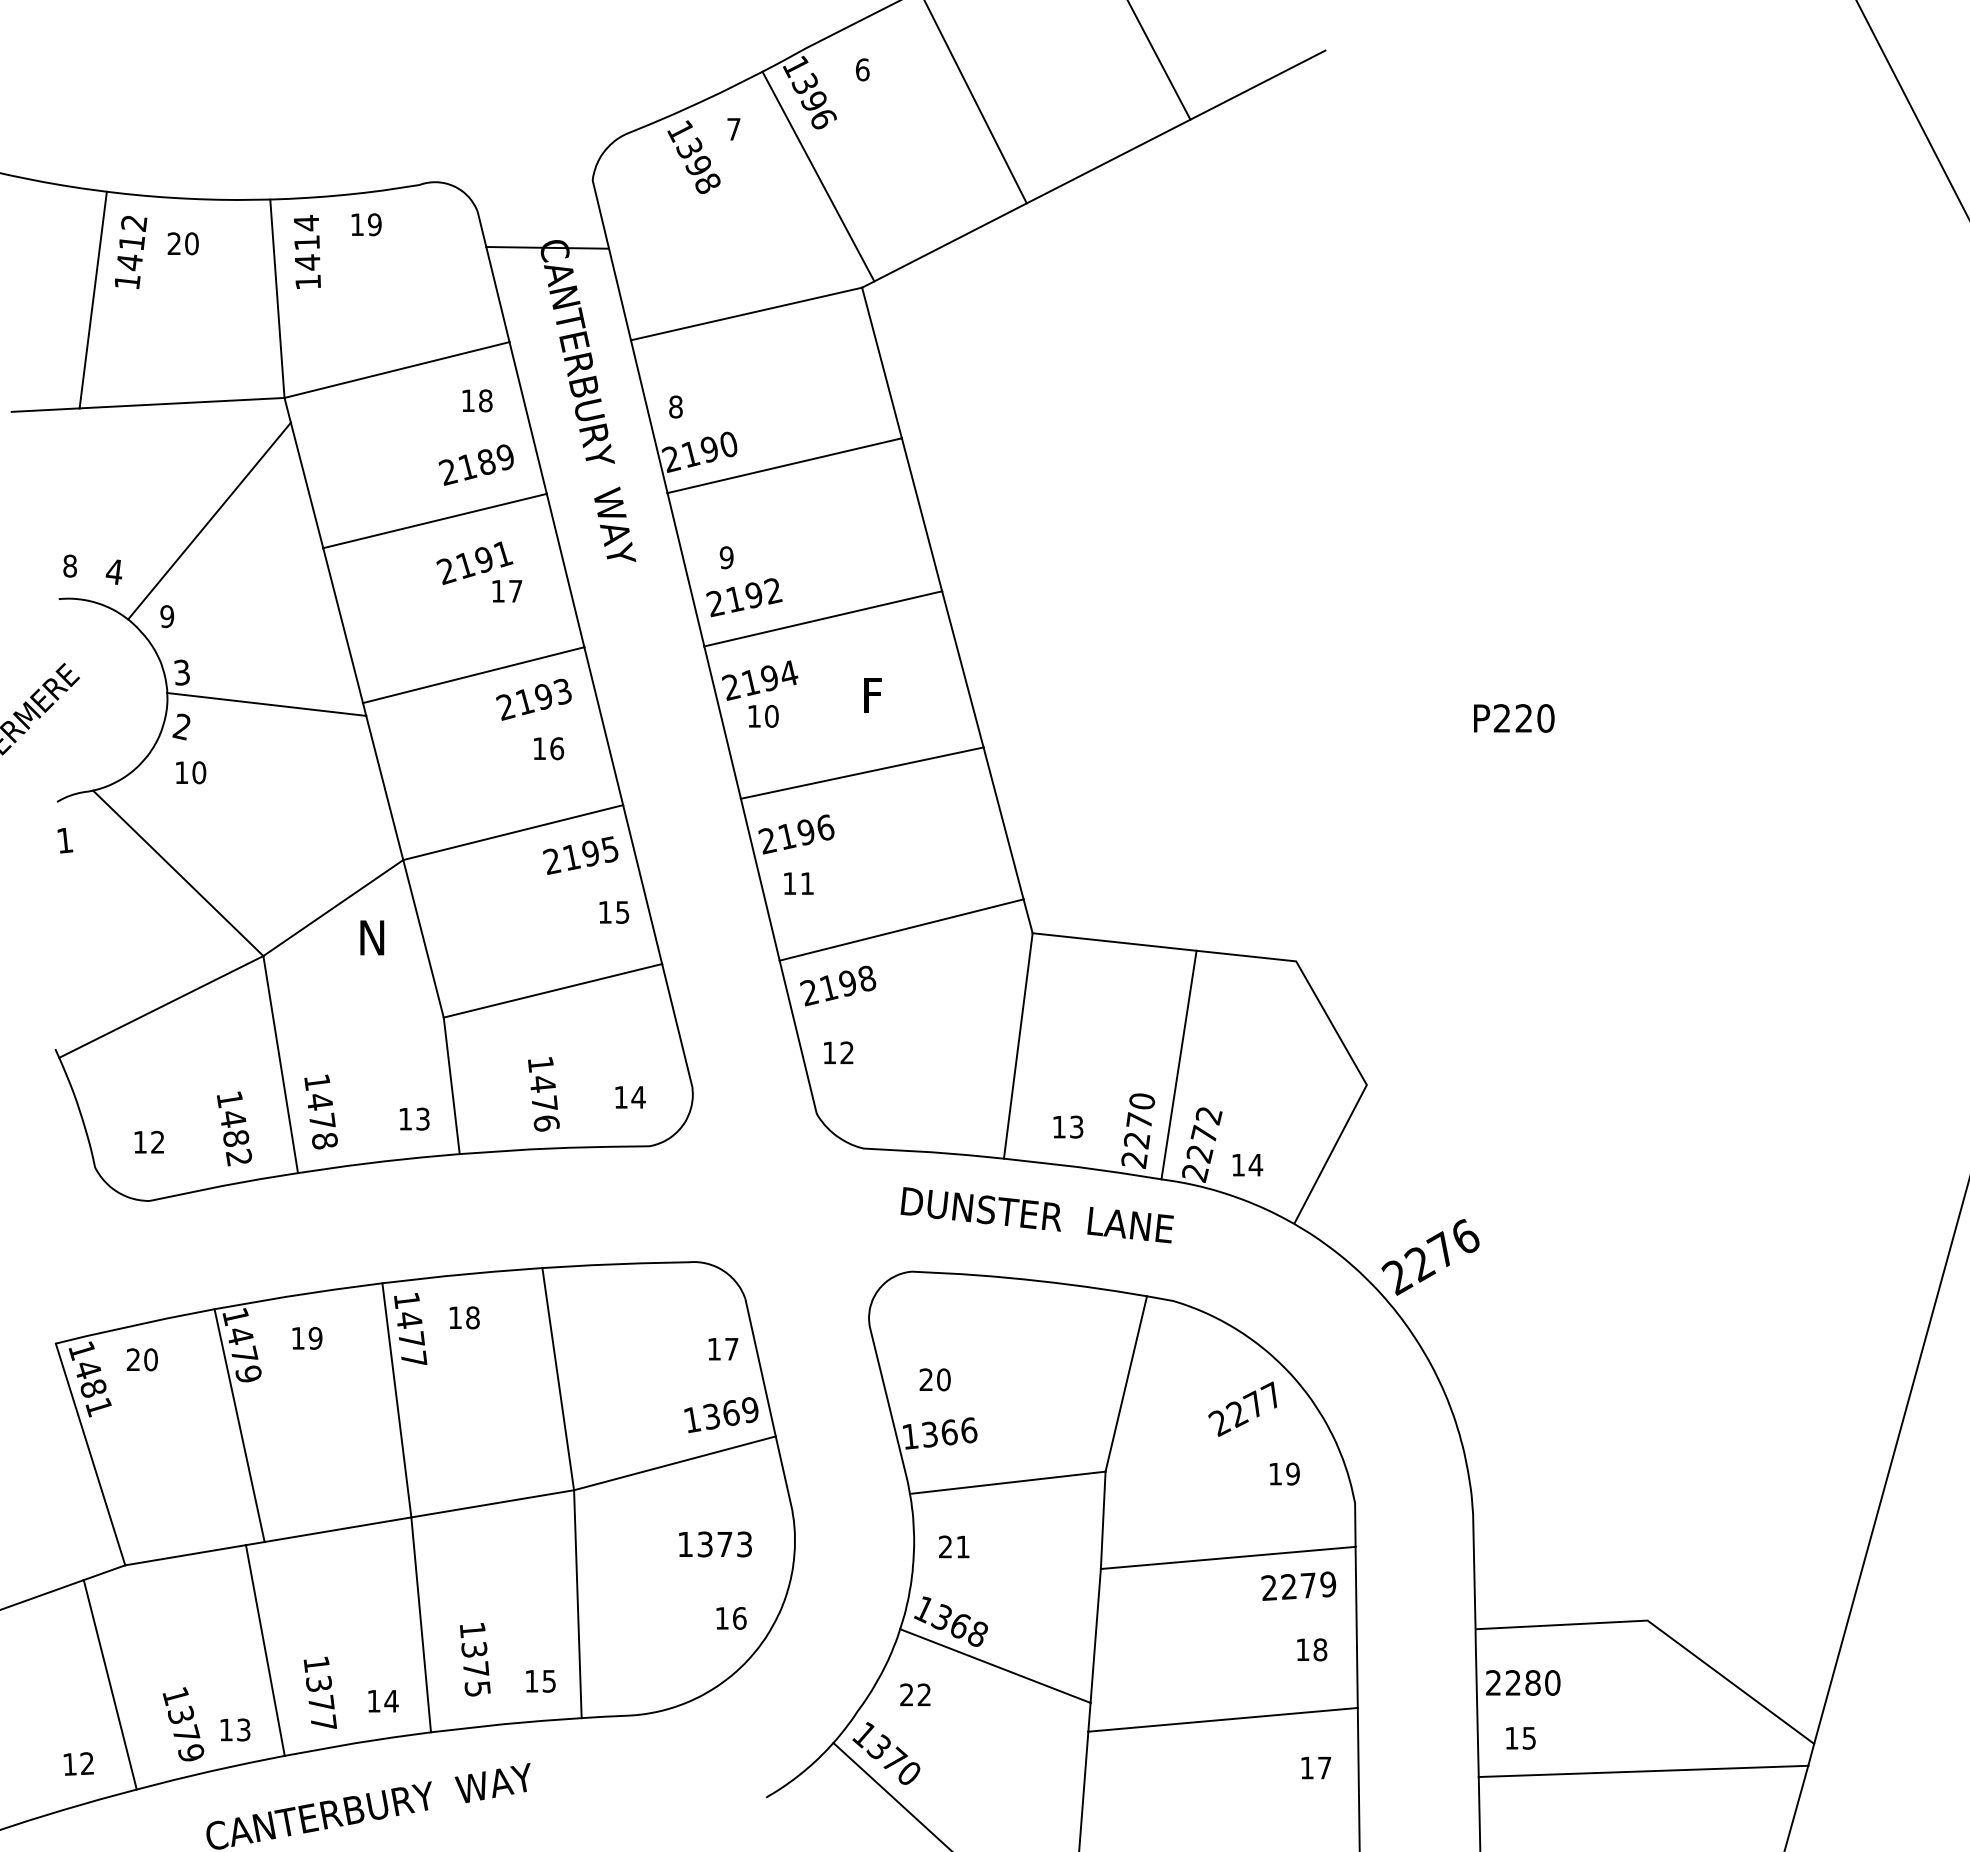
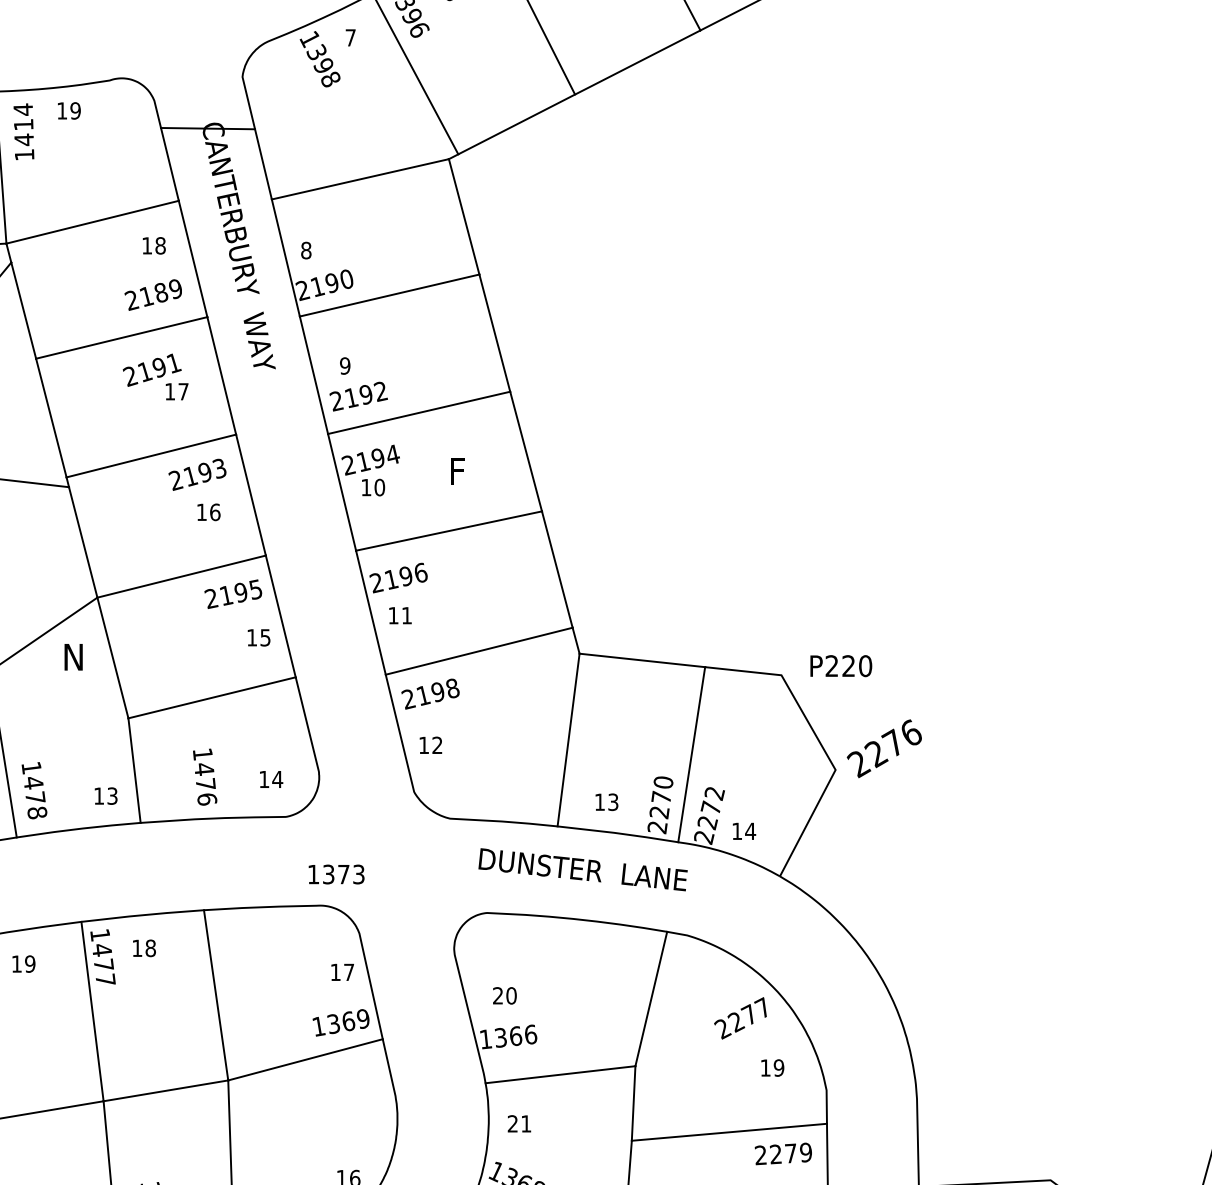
text: (1514, 718) -> (841, 666), moved
text: (1430, 1257) -> (884, 748), moved
text: (715, 1544) -> (336, 874), moved

